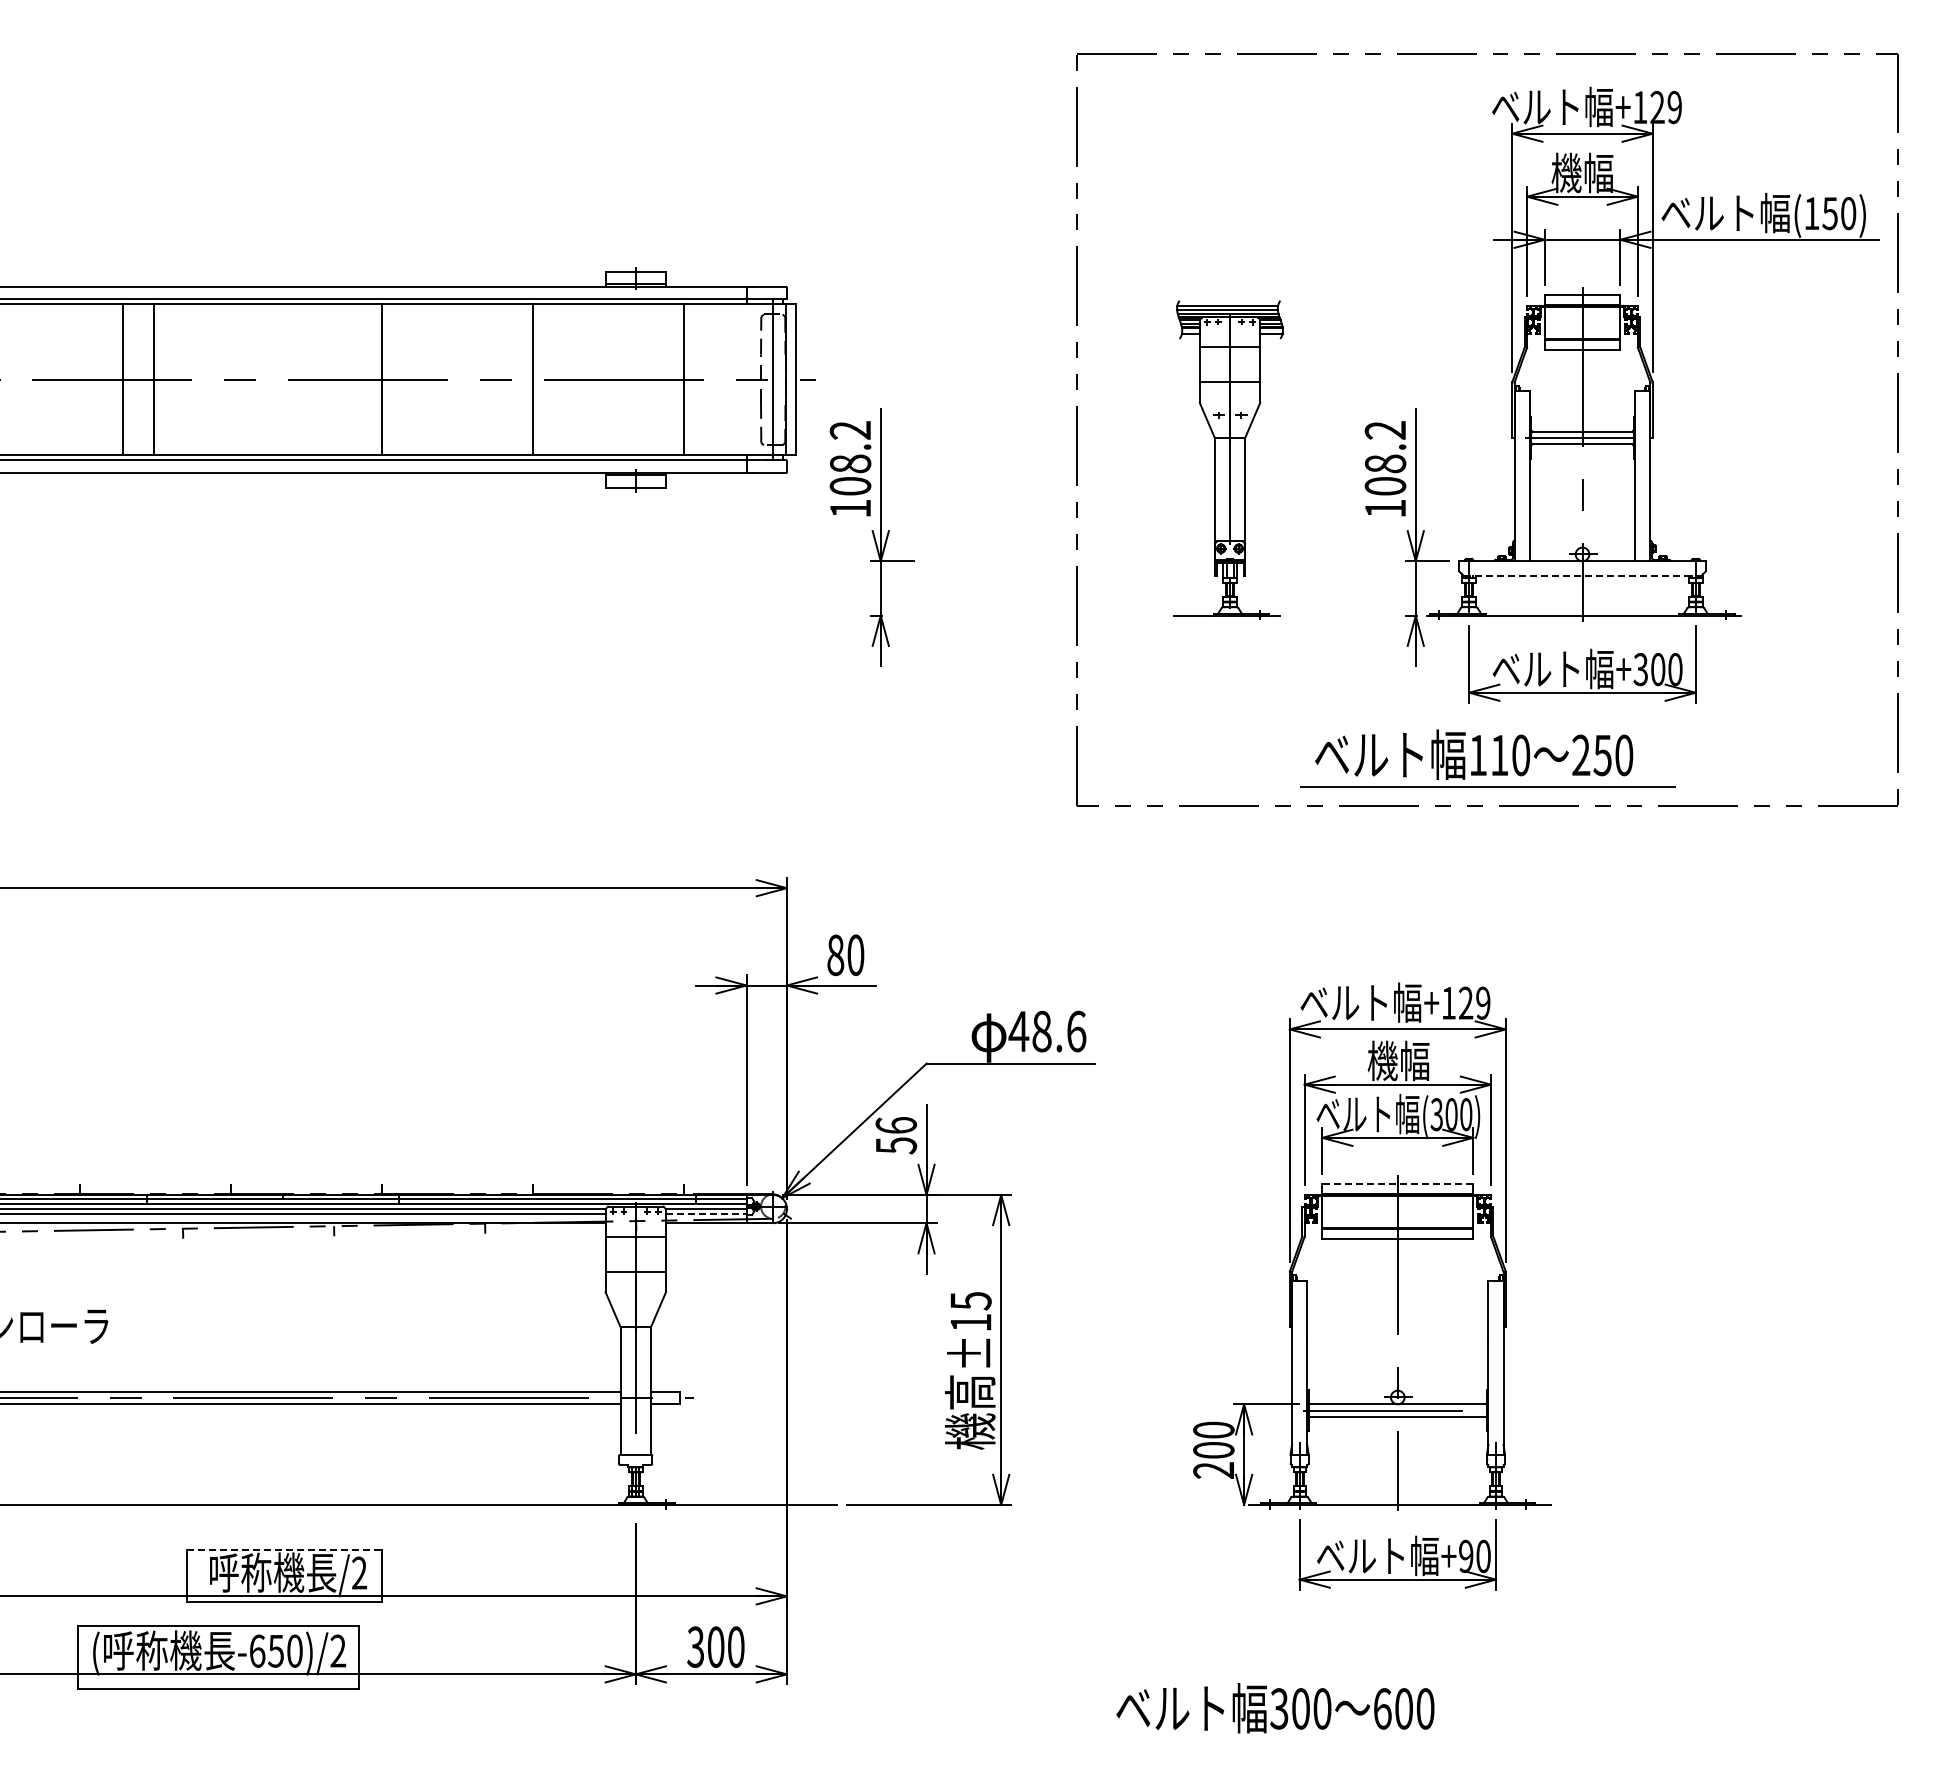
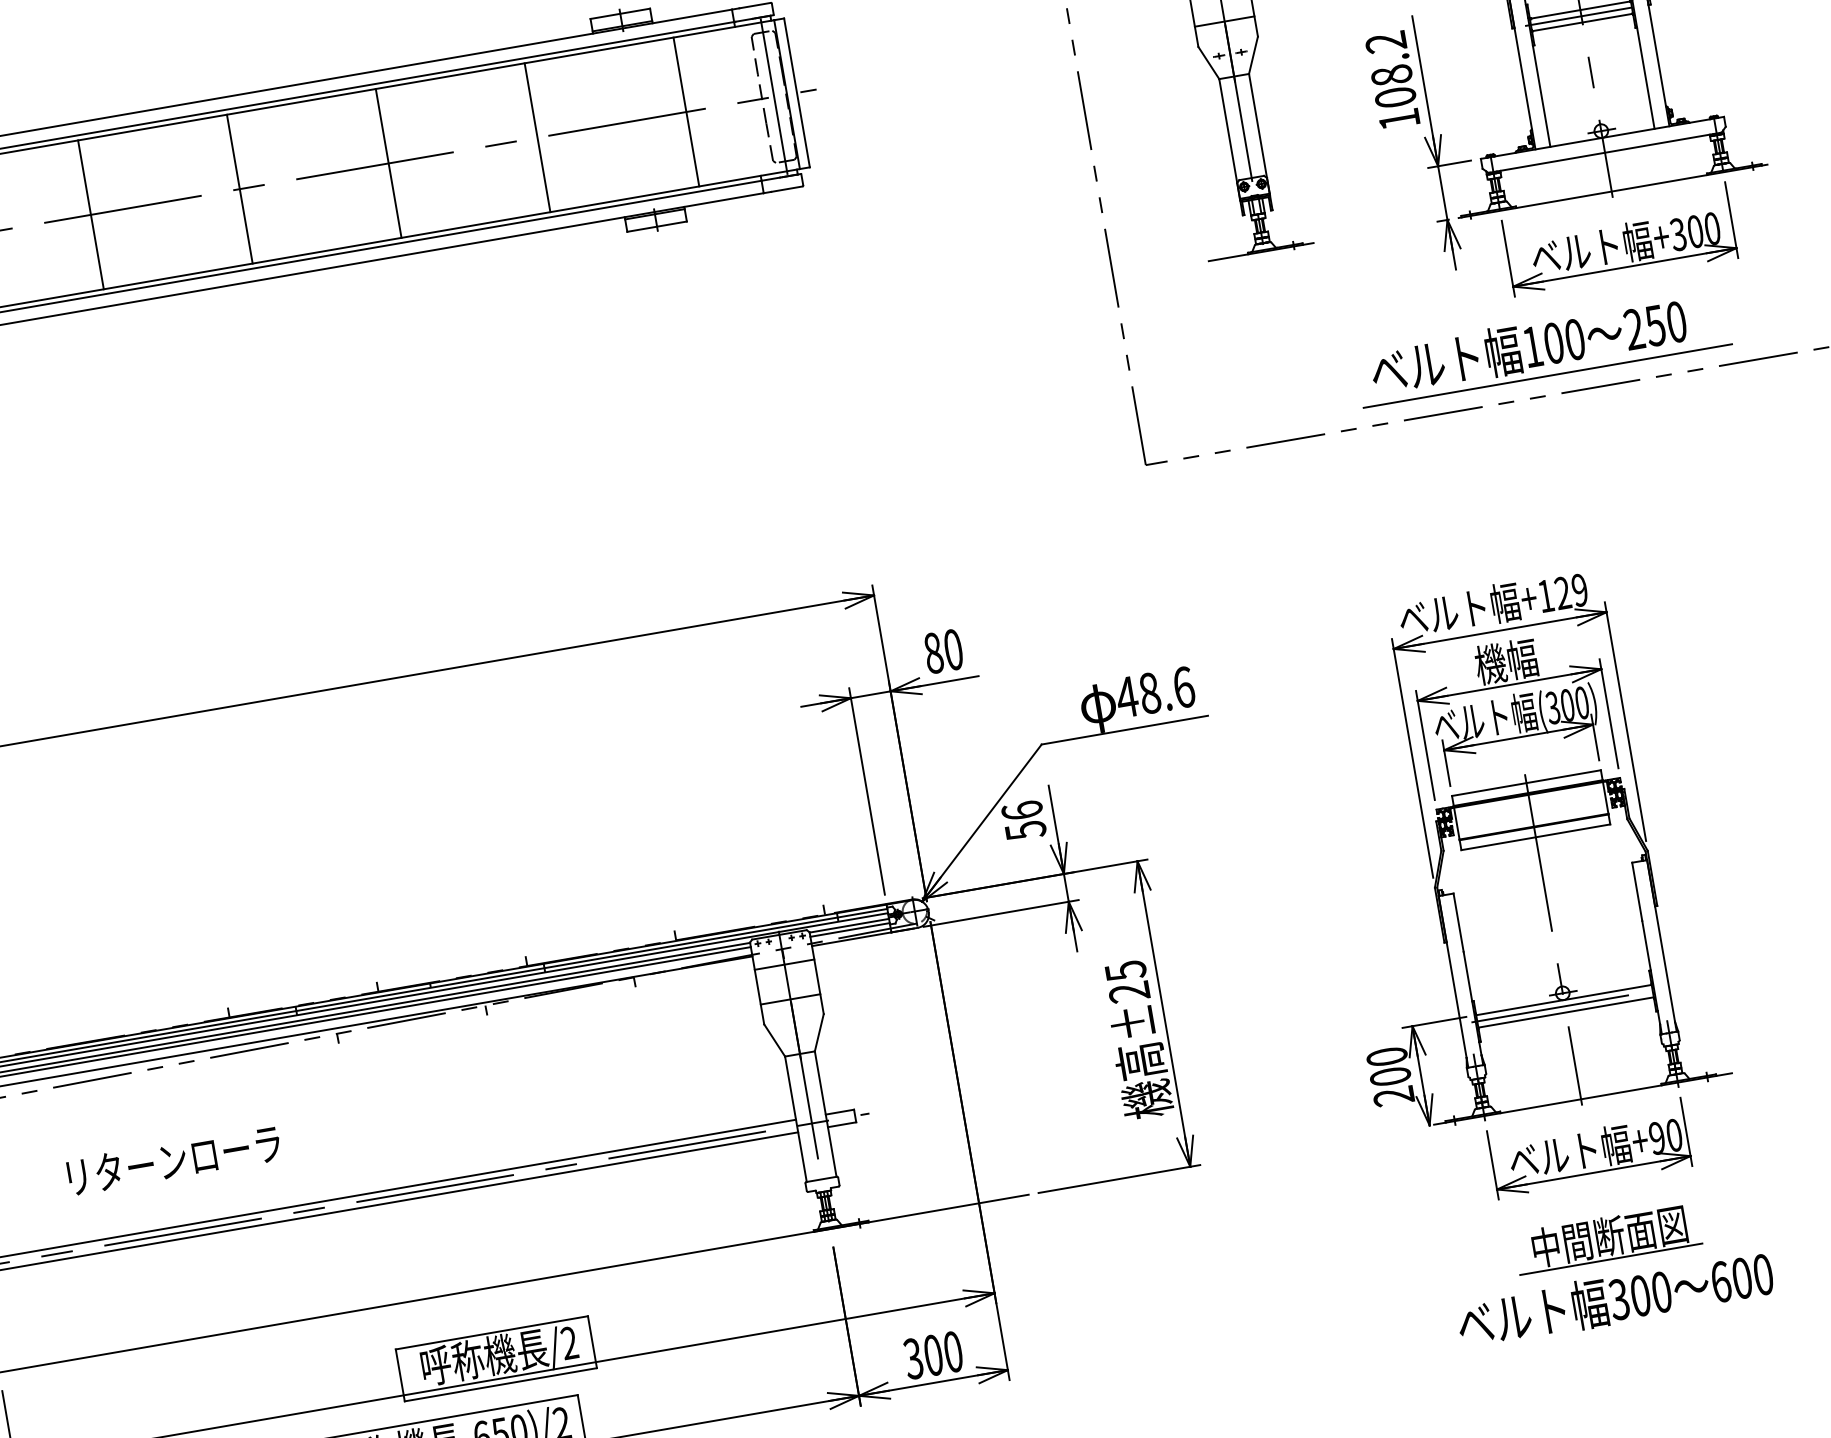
line: (123, 379) -> (240, 188), moved
line: (153, 379) -> (90, 214), moved
part: (871, 537) -> (897, 235), removed
line: (1583, 576) -> (1606, 152), dashed -> solid
text: (1499, 755) -> (1553, 343), 110 -> 100
line: (1397, 1184) -> (1526, 783), dashed -> solid
line: (706, 1213) -> (850, 929), dashed -> solid
text: (970, 1322) -> (1128, 992), ±15 -> ±25
line: (284, 1549) -> (491, 1332), dashed -> solid
part: (1400, 1646) -> (1607, 1238), added
text: (1275, 1708) -> (1615, 1299), moved

